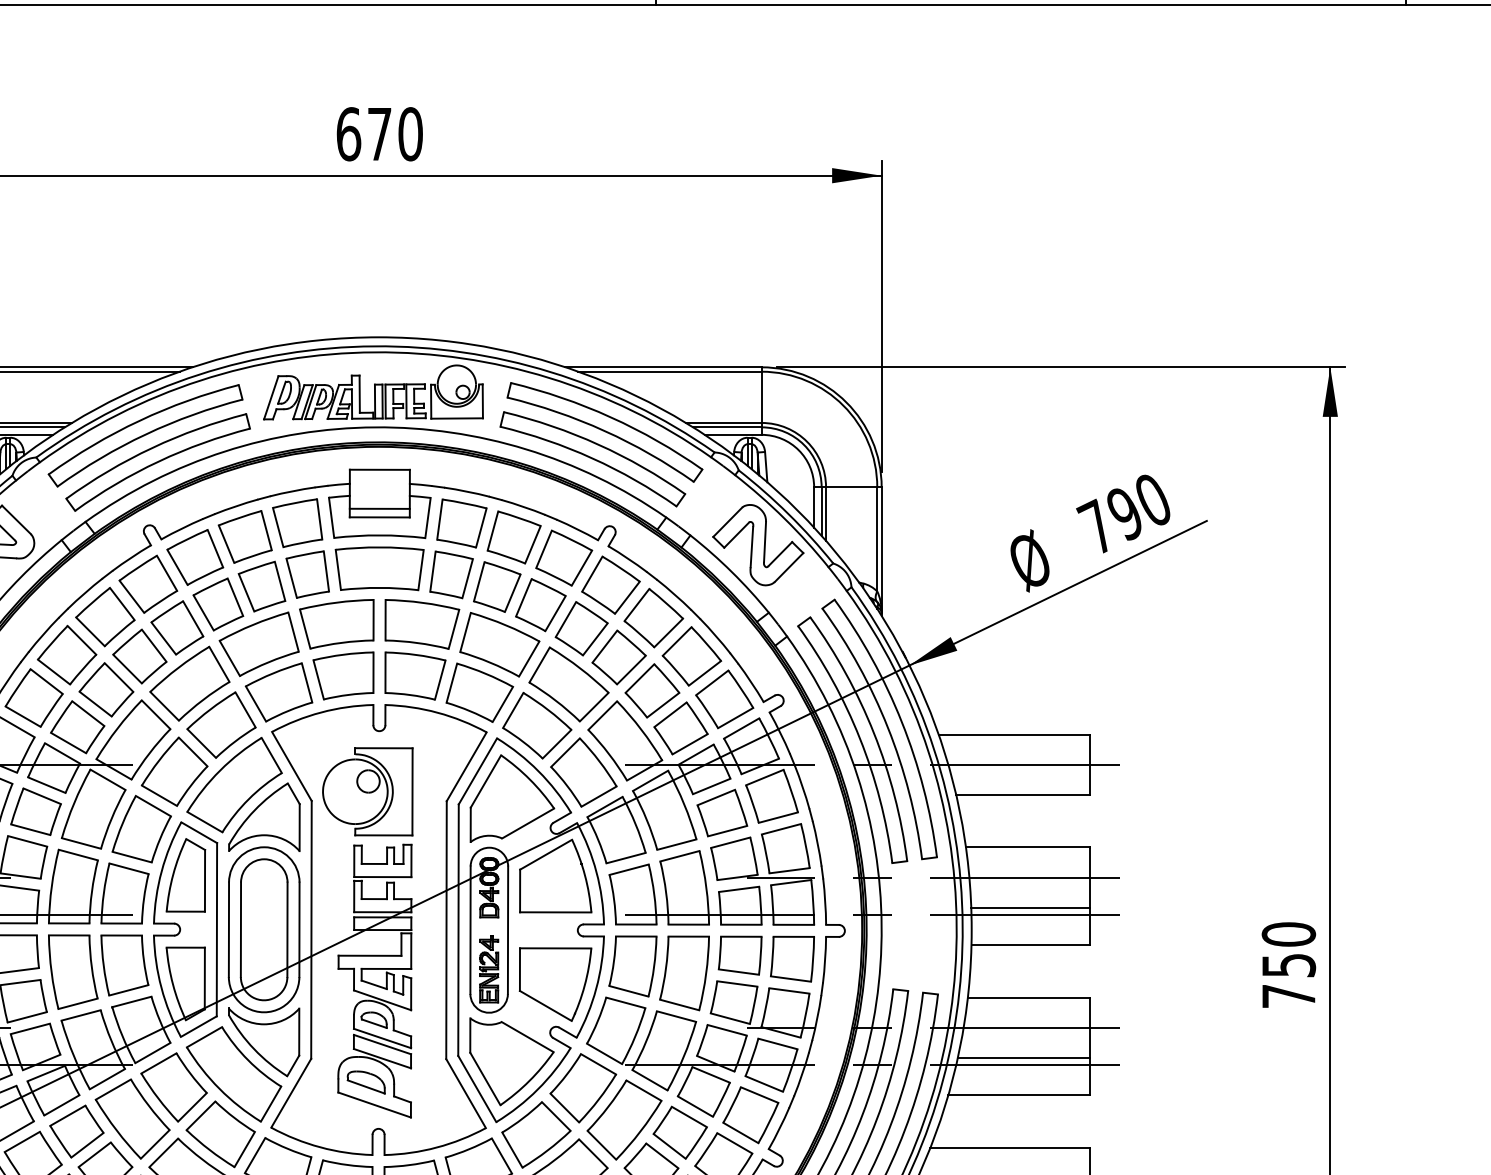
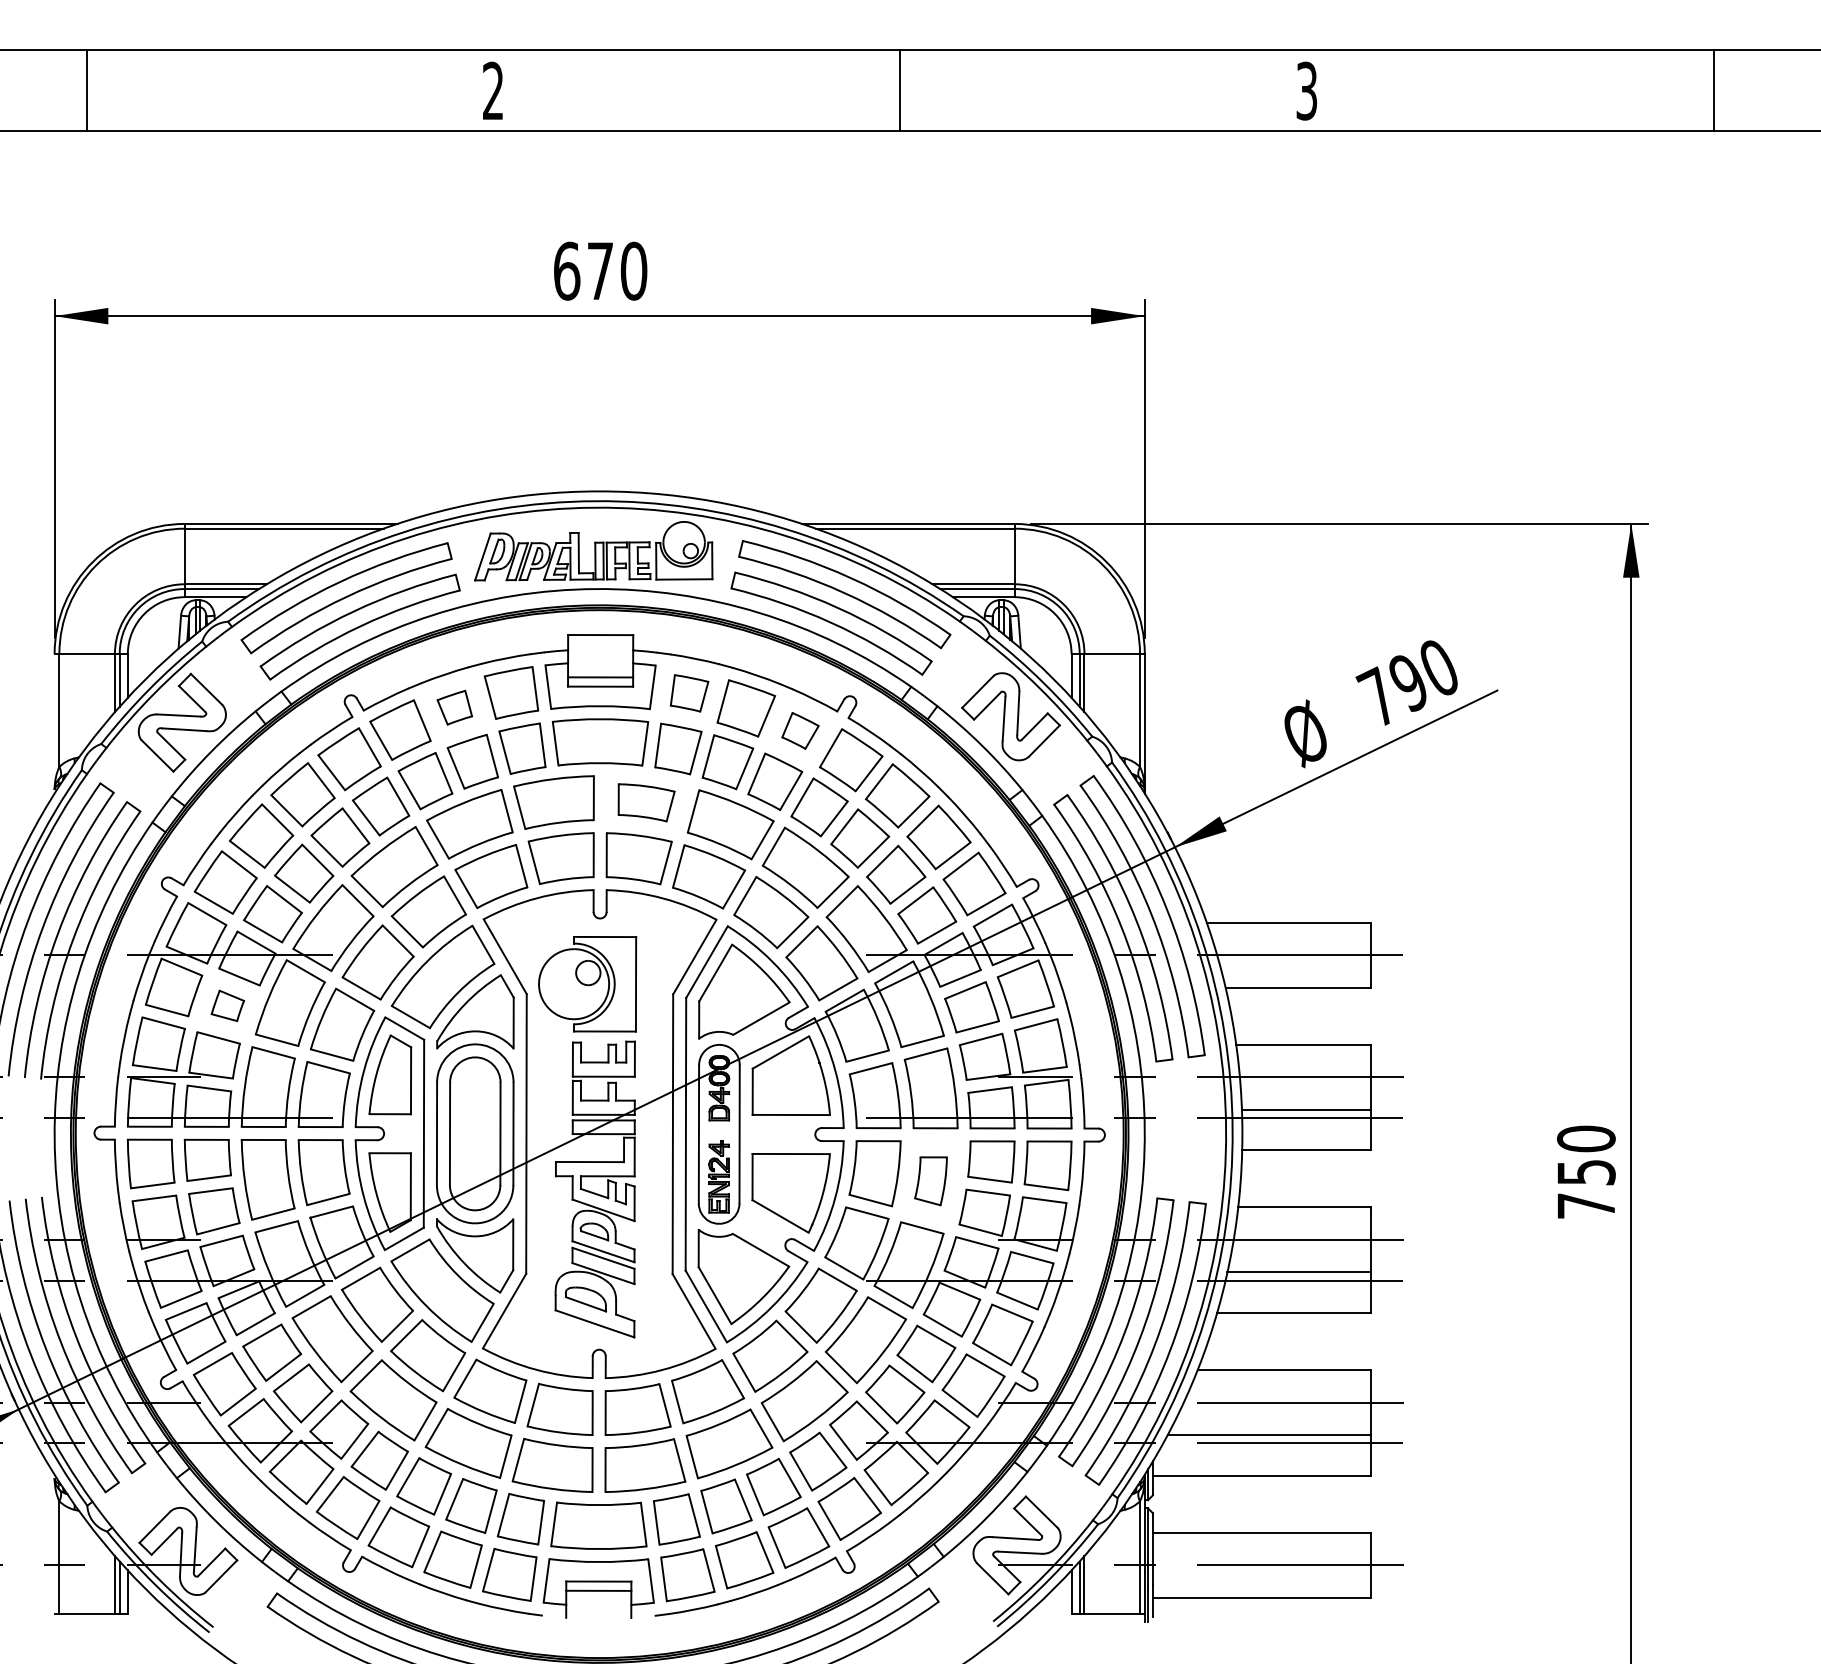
part: (461, 523) -> (689, 693), size x0.7
part: (245, 536) -> (454, 707), size x0.6
part: (564, 557) -> (800, 730), size x0.6
part: (422, 624) -> (646, 802), size x0.7
part: (35, 811) -> (227, 1005), size x0.6
part: (684, 973) -> (930, 1181), size x0.6

